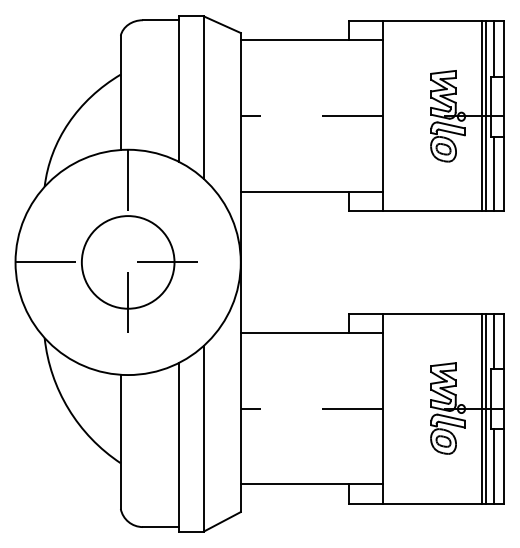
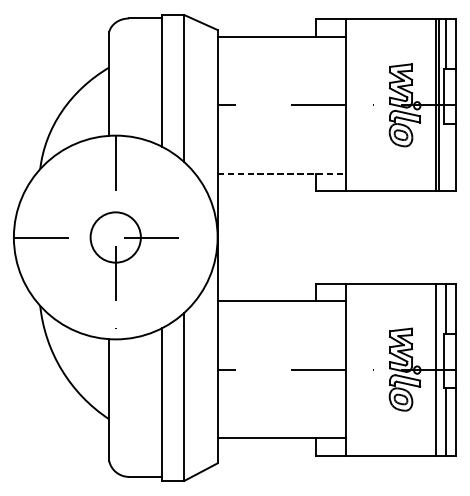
line: (493, 173) -> (446, 157), removed
line: (311, 192) -> (281, 174), solid -> dashed
circle: (127, 262) -> (115, 237), size x0.6
line: (485, 408) -> (438, 369), removed

